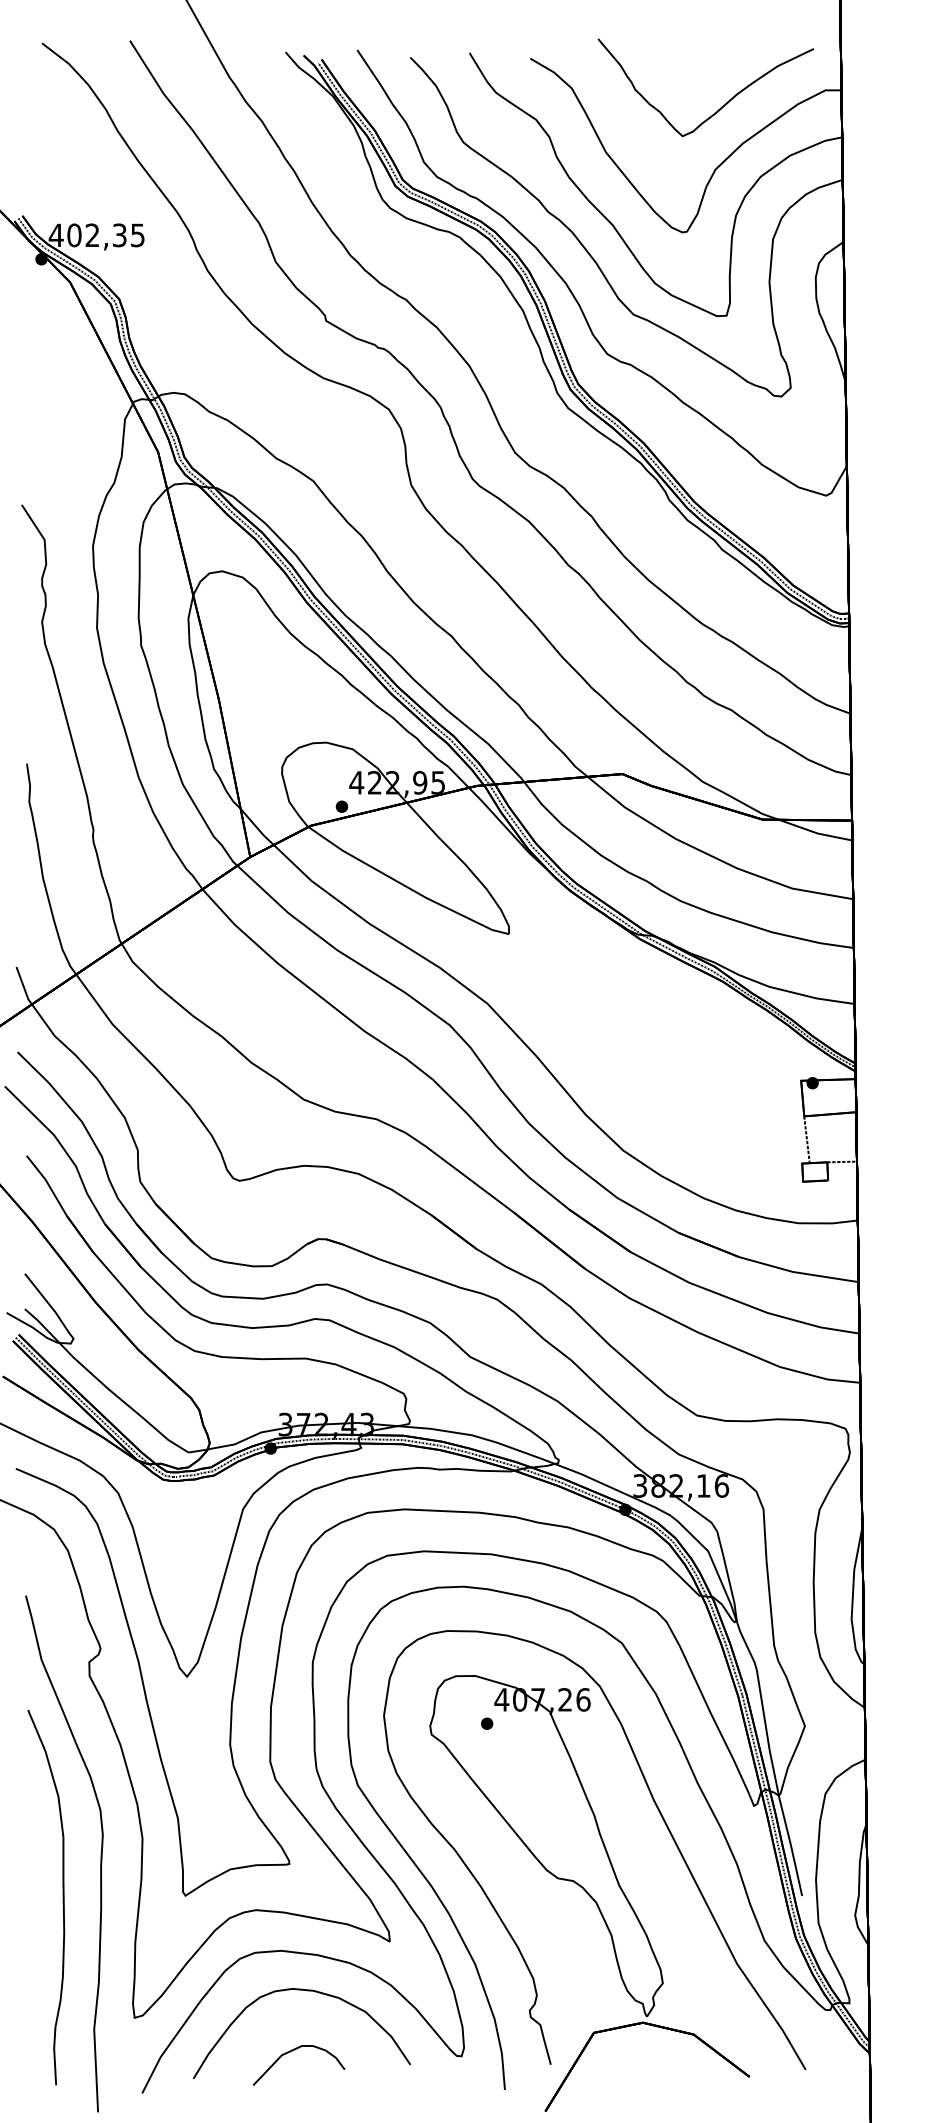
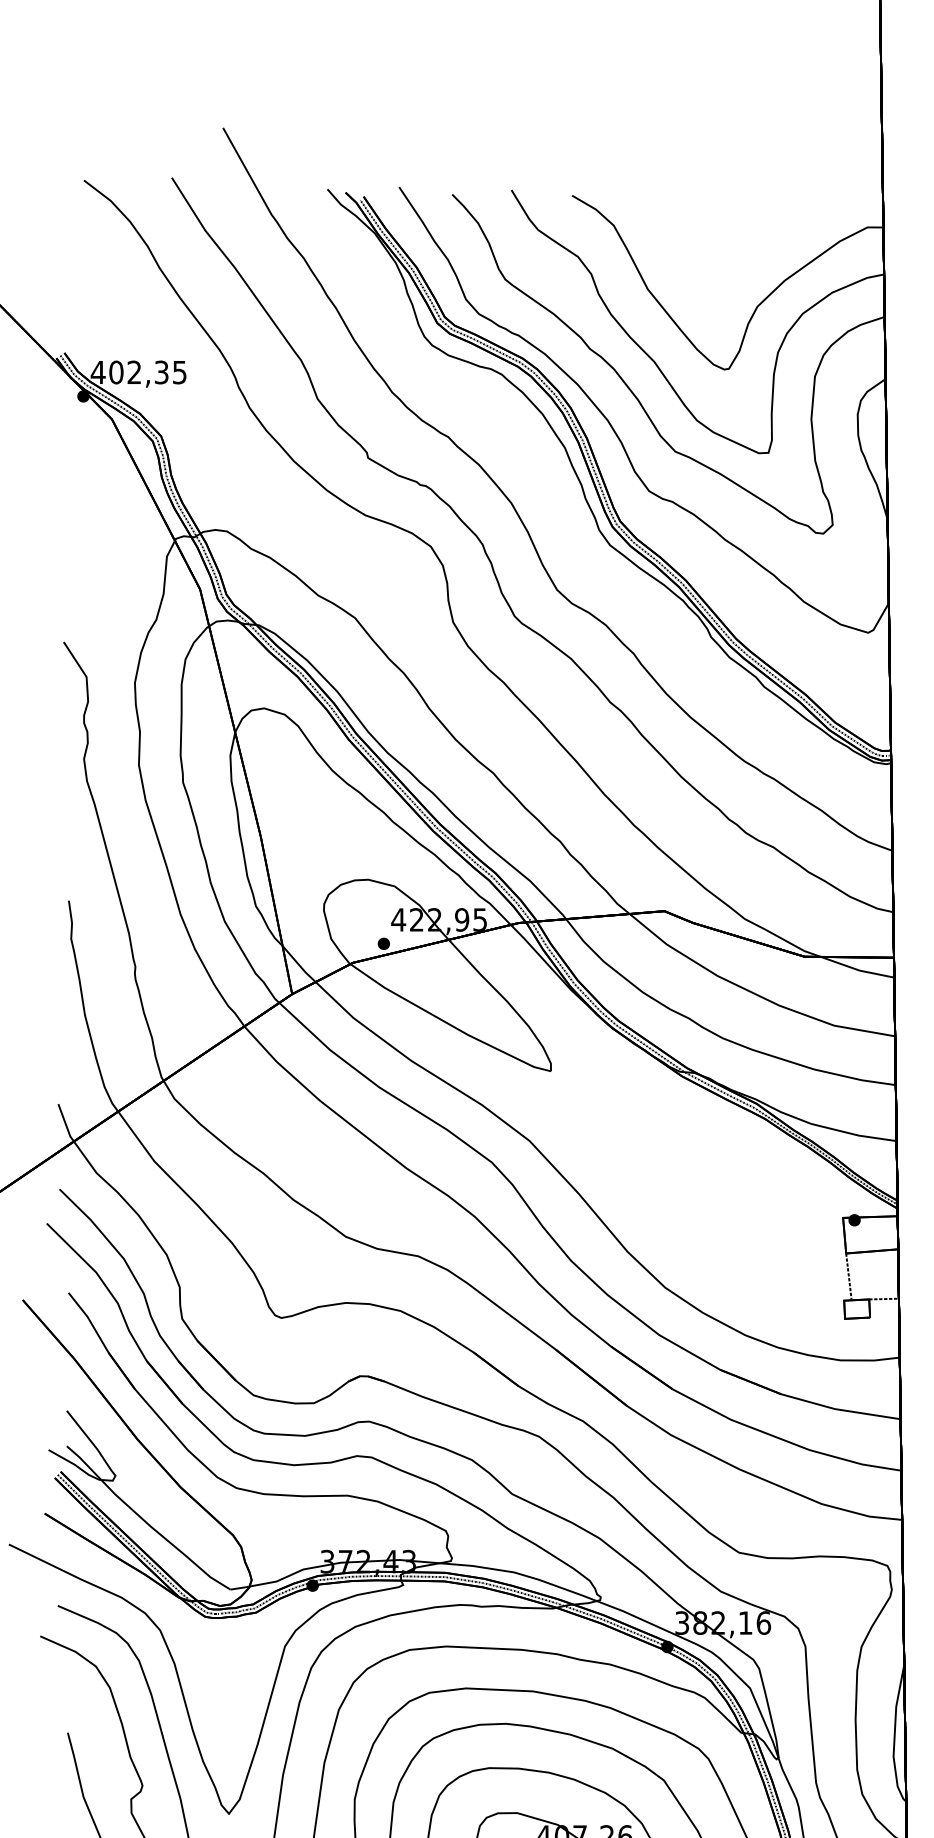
part: (722, 105) -> (764, 242), removed

